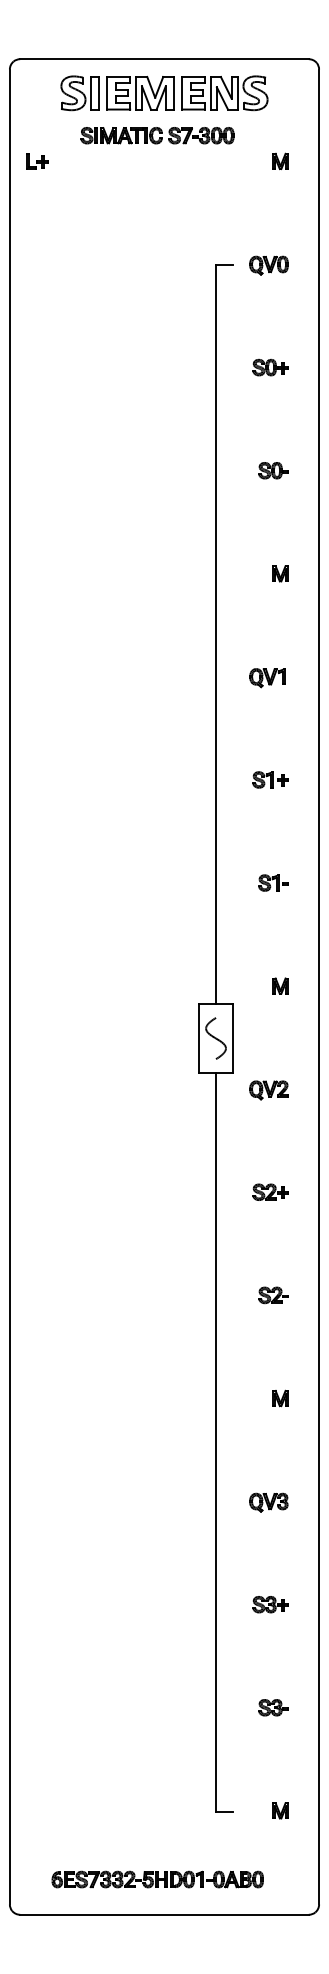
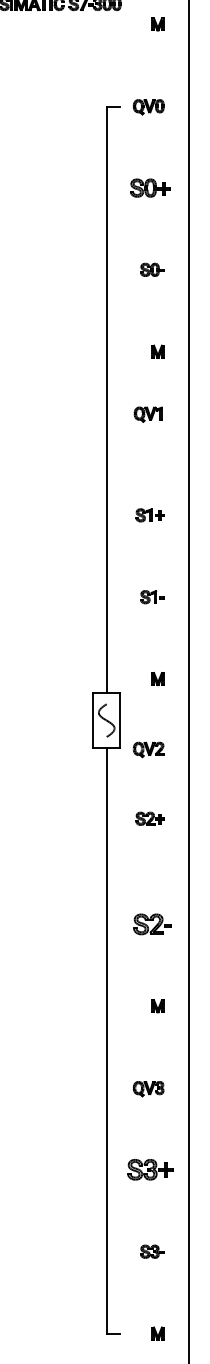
part: (270, 367) -> (149, 187), size x1.4
part: (267, 678) -> (148, 414), moved
part: (268, 1090) -> (148, 749), moved
part: (270, 1191) -> (149, 818), moved
part: (273, 1295) -> (152, 924), size x1.6
part: (270, 1604) -> (149, 1169), size x1.6

